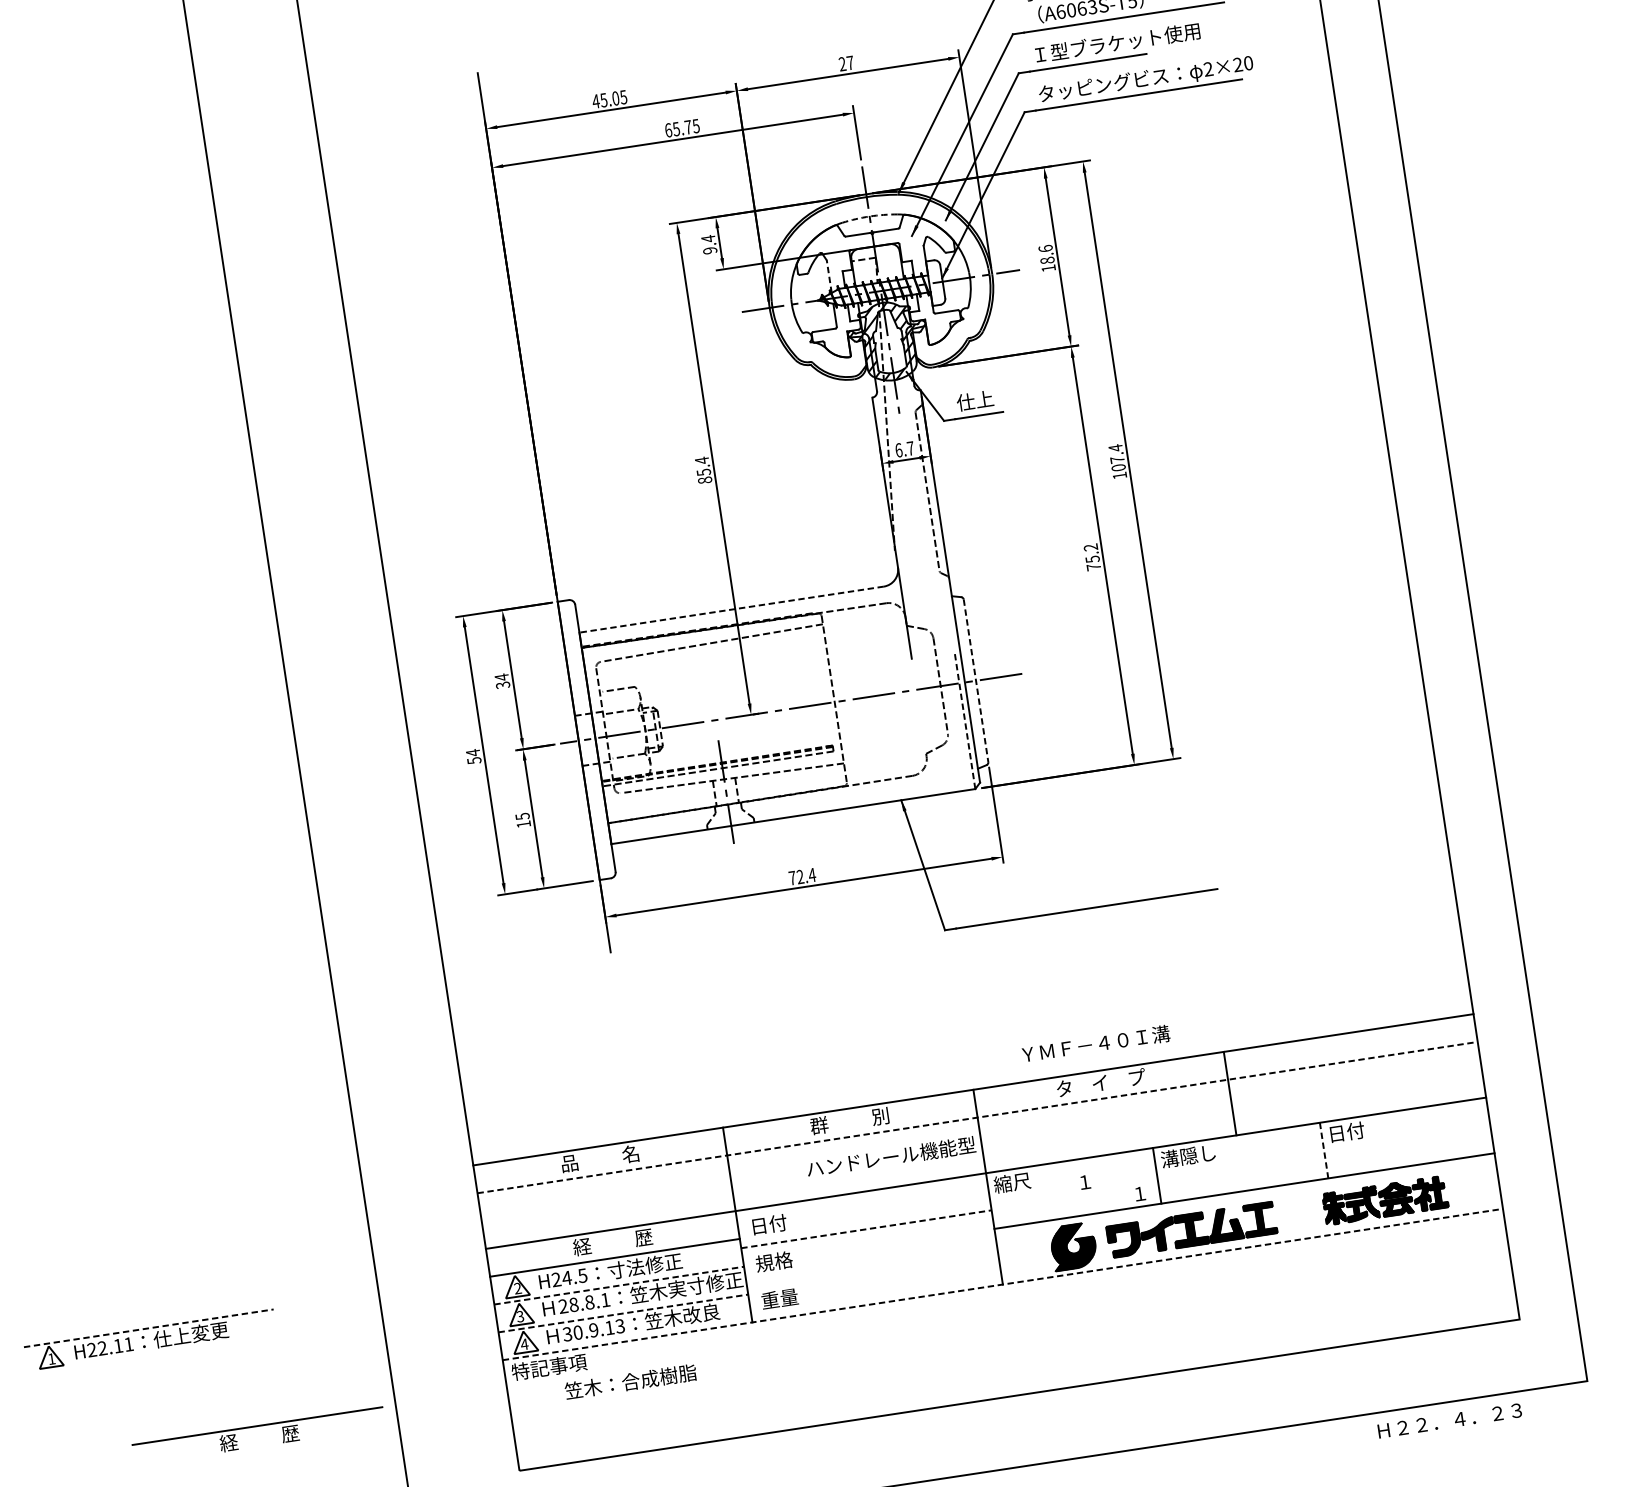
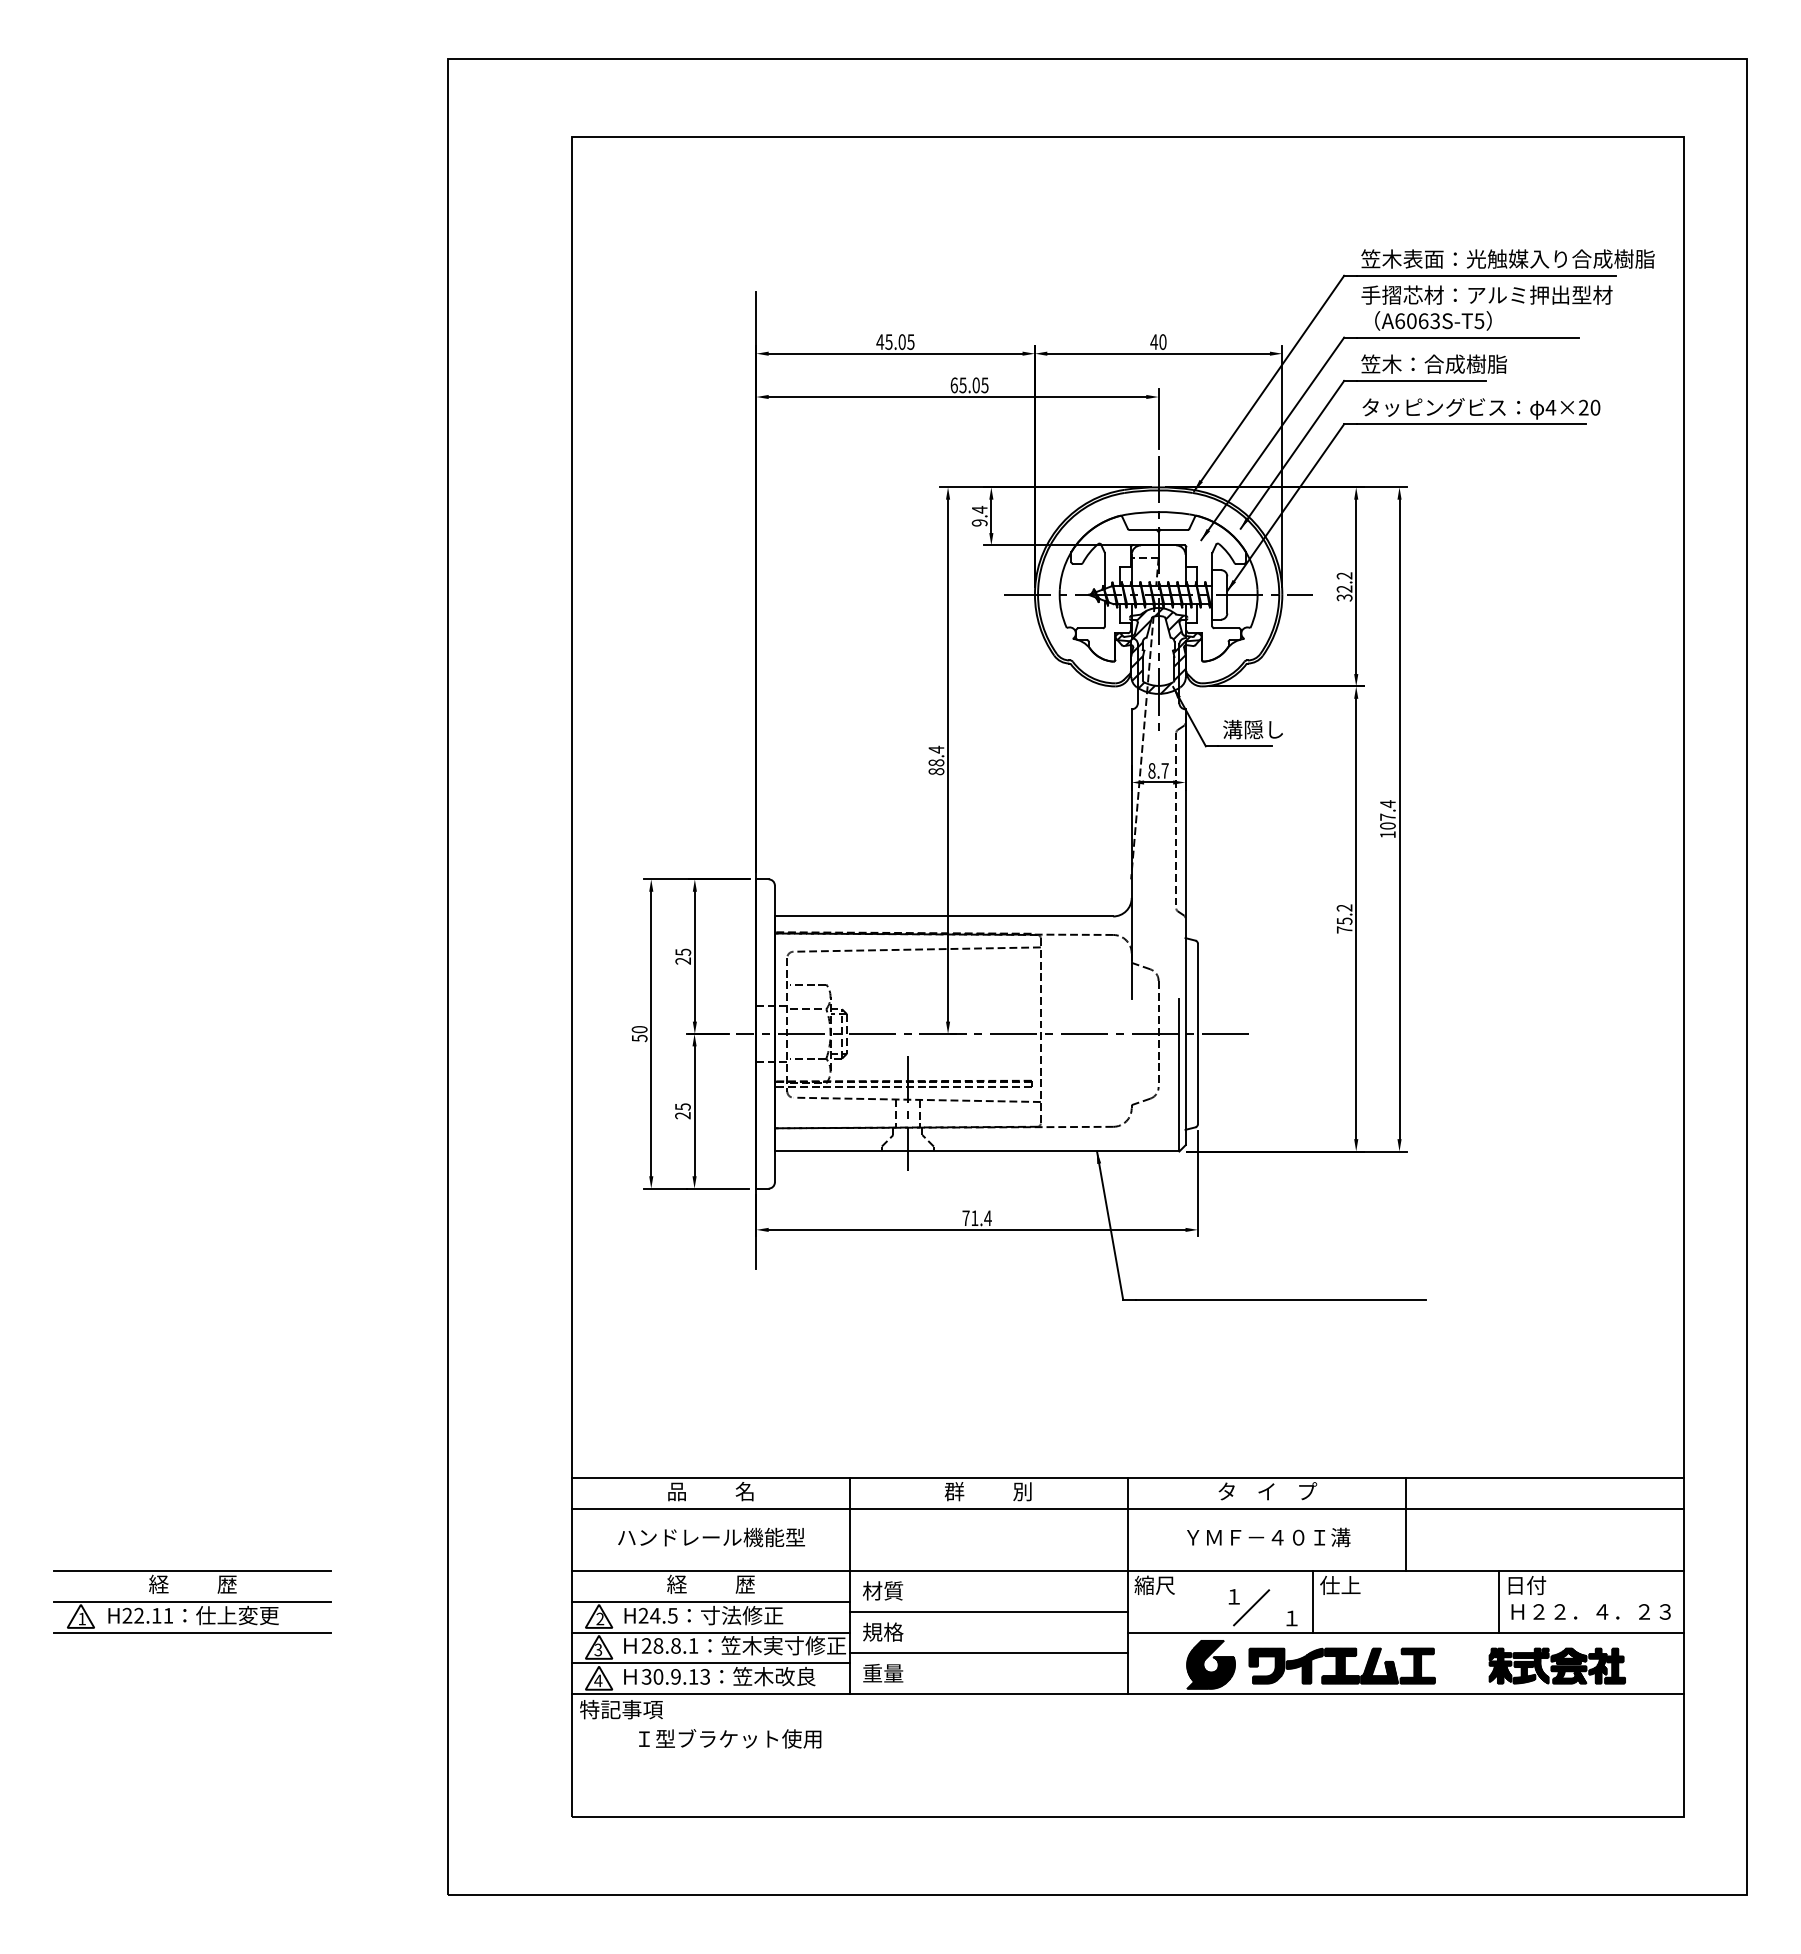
text: (1115, 42) -> (1454, 363), Ｉ型ブラケット使用 -> 笠木：合成樹脂
text: (846, 63) -> (1158, 341), 27 -> 40
text: (1208, 69) -> (1550, 407), 2×20 -> 4×20
text: (687, 127) -> (975, 385), 65.75 -> 65.05
arc: (869, 216) -> (1158, 512), dashed -> solid
text: (1047, 258) -> (1344, 586), 18.6 -> 32.2
line: (828, 276) -> (1104, 570), dashed -> solid
text: (983, 399) -> (1252, 729), 仕上 -> 溝隠し
text: (898, 450) -> (1151, 770), 6.7 -> 8.7
text: (703, 472) -> (936, 762), 85.4 -> 88.4
line: (731, 609) -> (943, 916), dashed -> solid
text: (502, 681) -> (683, 956), 34 -> 25
line: (975, 681) -> (1197, 1034), dashed -> solid
line: (964, 719) -> (1179, 1074), dashed -> solid
text: (472, 752) -> (639, 1029), 54 -> 50
text: (523, 824) -> (682, 1115), 15 -> 25
text: (799, 876) -> (974, 1217), 72.4 -> 71.4
text: (1095, 1044) -> (1268, 1537), moved
line: (977, 1117) -> (1127, 1508), dashed -> solid
line: (1323, 1150) -> (1498, 1601), dashed -> solid
text: (1188, 1155) -> (1350, 1584), 溝隠し -> 仕上
text: (891, 1157) -> (711, 1537), moved
line: (1102, 1189) -> (1251, 1607), added
text: (767, 1224) -> (882, 1590), 日付 -> 材質
line: (867, 1228) -> (989, 1611), dashed -> solid
line: (871, 1266) -> (988, 1653), added
line: (1002, 1284) -> (1127, 1694), dashed -> solid
line: (618, 1285) -> (710, 1632), dashed -> solid
line: (623, 1313) -> (710, 1663), dashed -> solid
line: (148, 1328) -> (192, 1601), dashed -> solid
line: (152, 1356) -> (192, 1632), added
text: (648, 1378) -> (727, 1738), 笠木：合成樹脂 -> Ｉ型ブラケット使用
text: (1449, 1420) -> (1590, 1611), moved
part: (257, 1426) -> (192, 1571), moved

